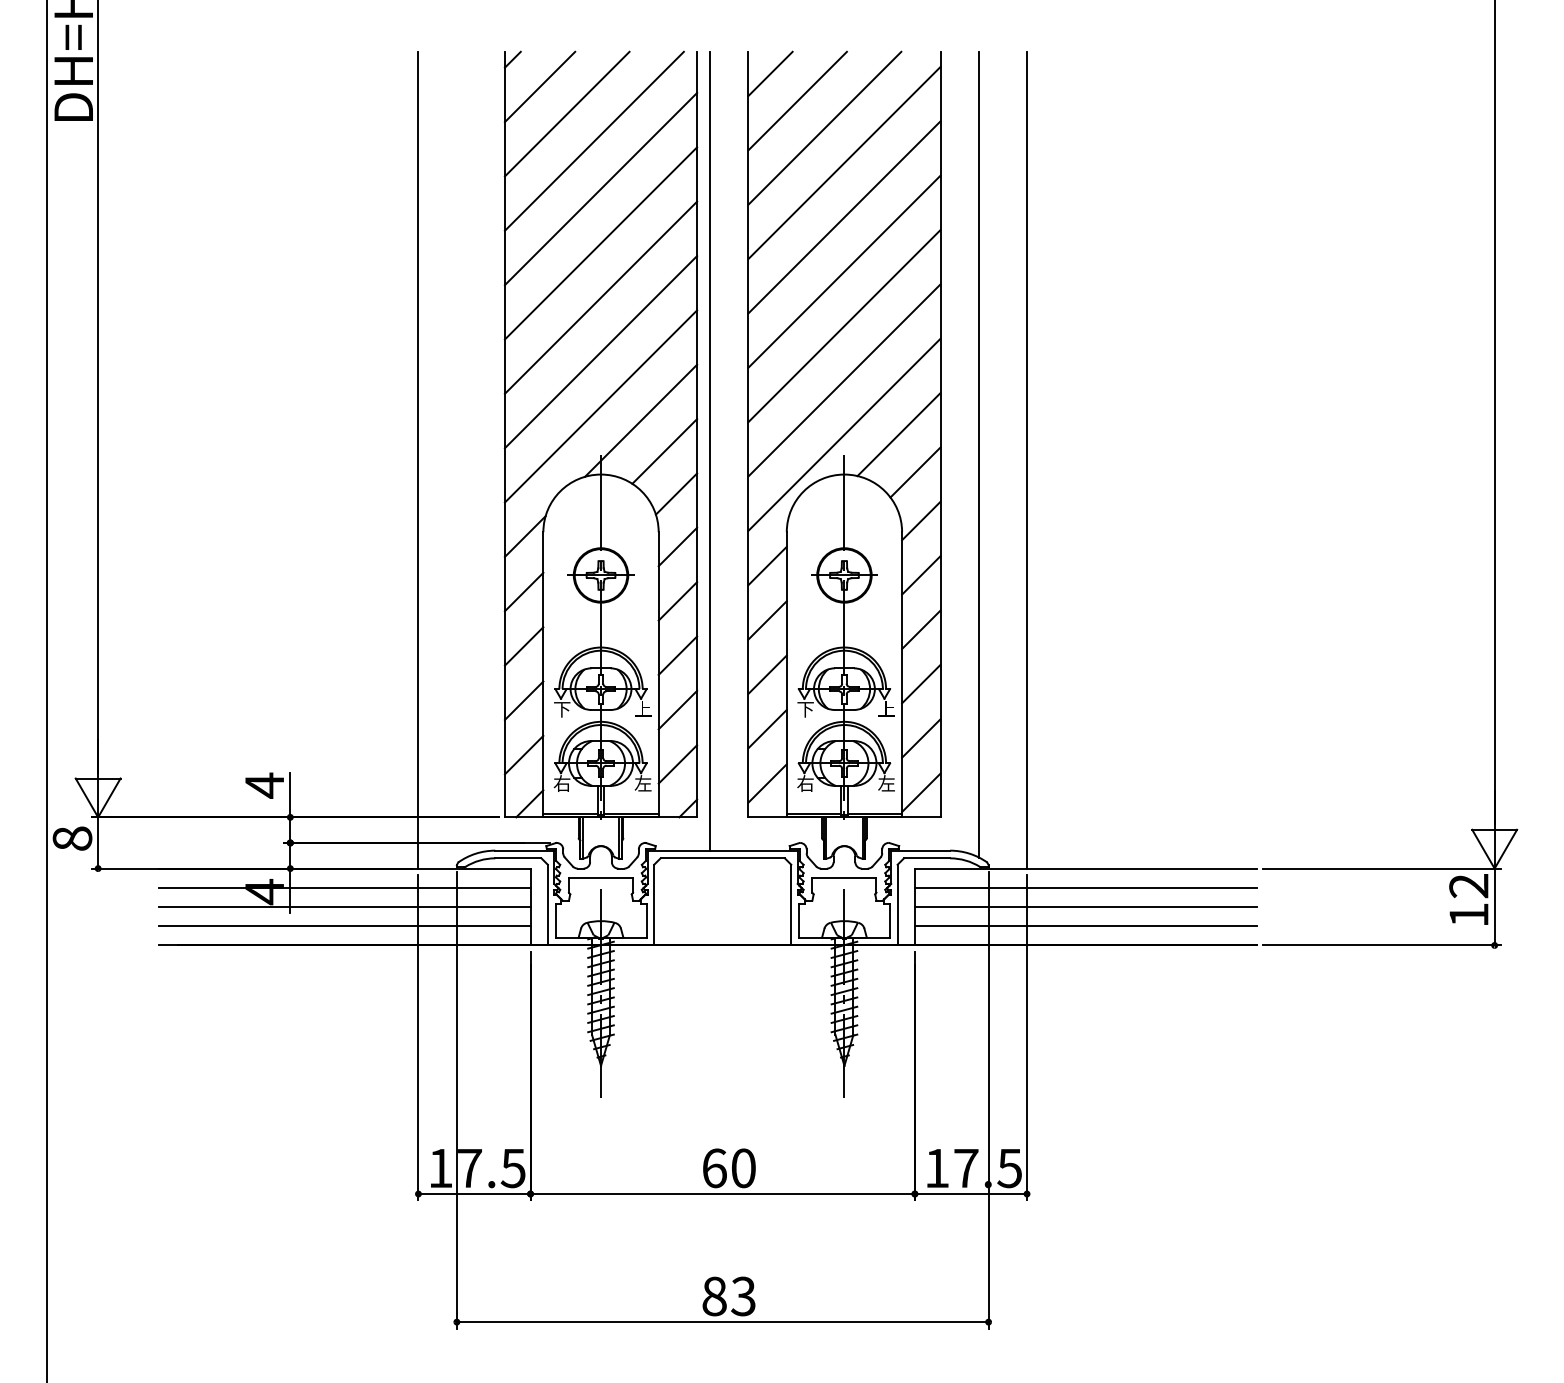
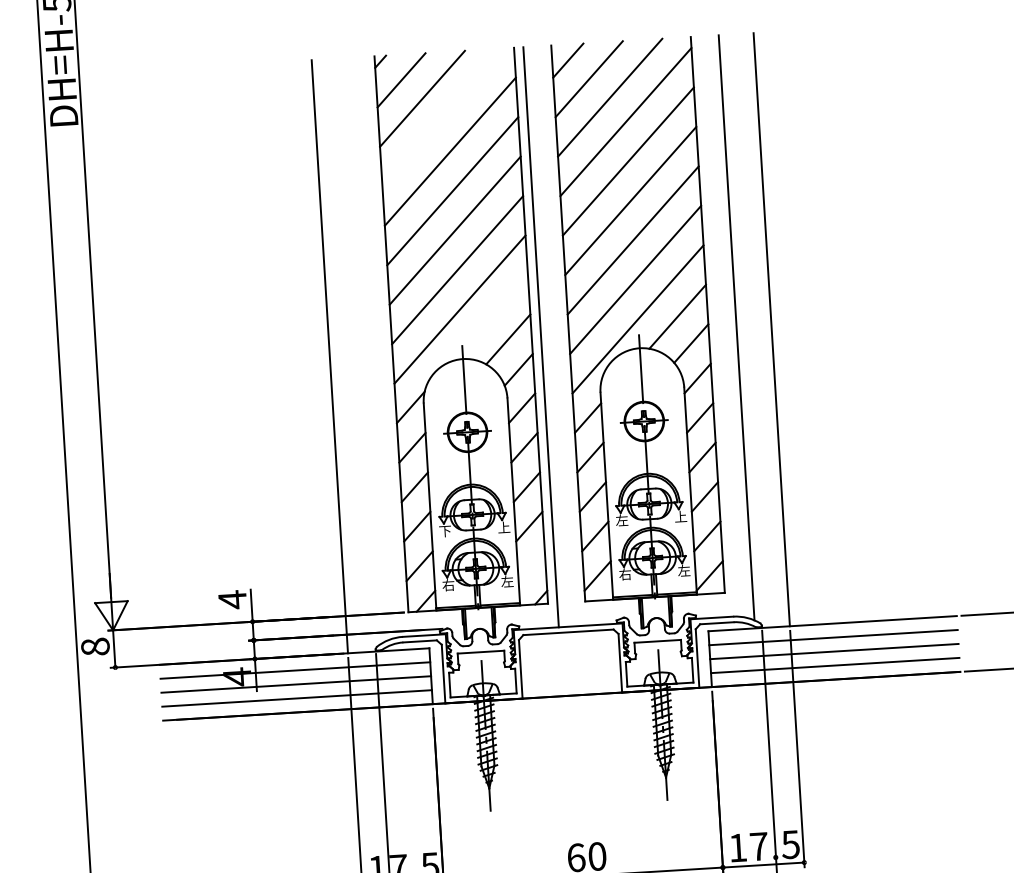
line: (593, 140) -> (442, 116), removed
line: (641, 420) -> (490, 318), removed
text: (805, 708) -> (621, 519), 下 -> 左
line: (677, 764) -> (531, 566), removed

